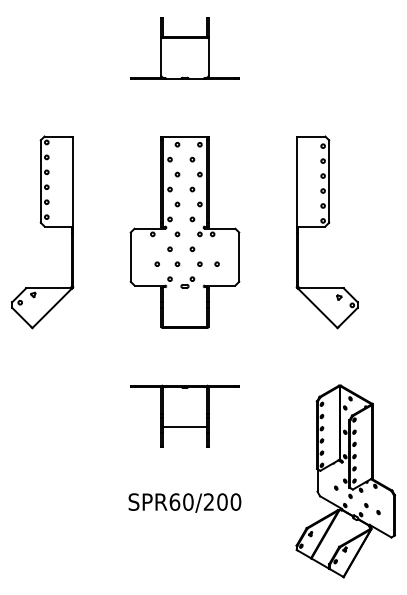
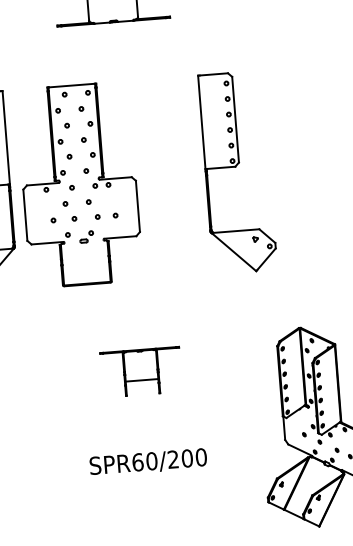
part: (184, 232) -> (79, 185), moved
part: (326, 232) -> (237, 172), moved
part: (184, 415) -> (140, 371), size x0.7

